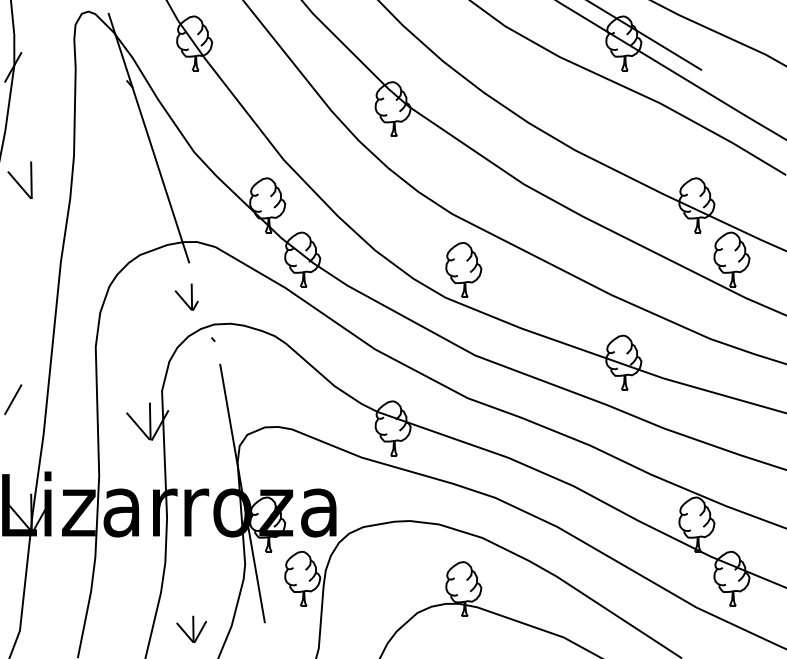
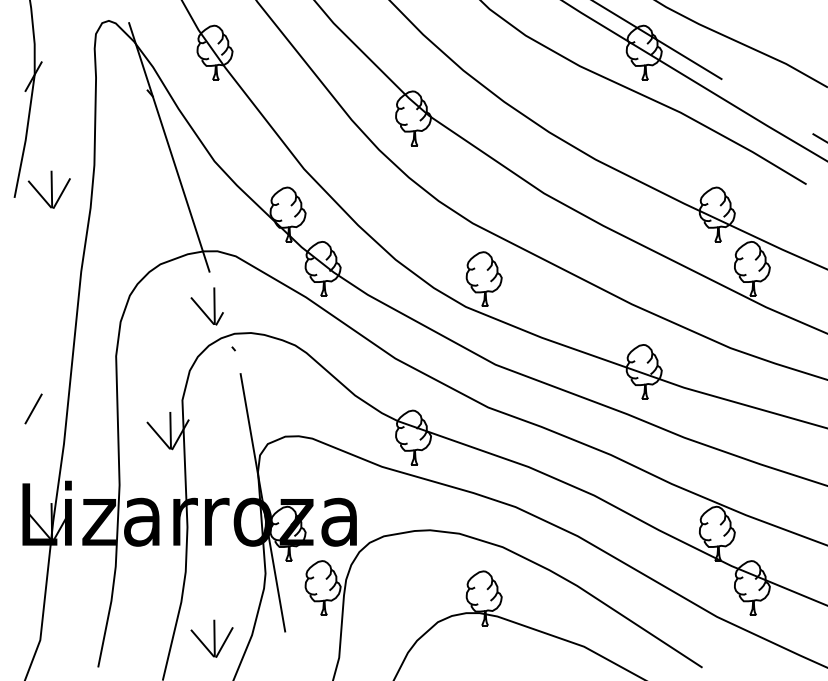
line: (41, 184) -> (61, 193), added
part: (186, 297) -> (206, 306), size x1.43
part: (191, 629) -> (211, 638), size x1.43

